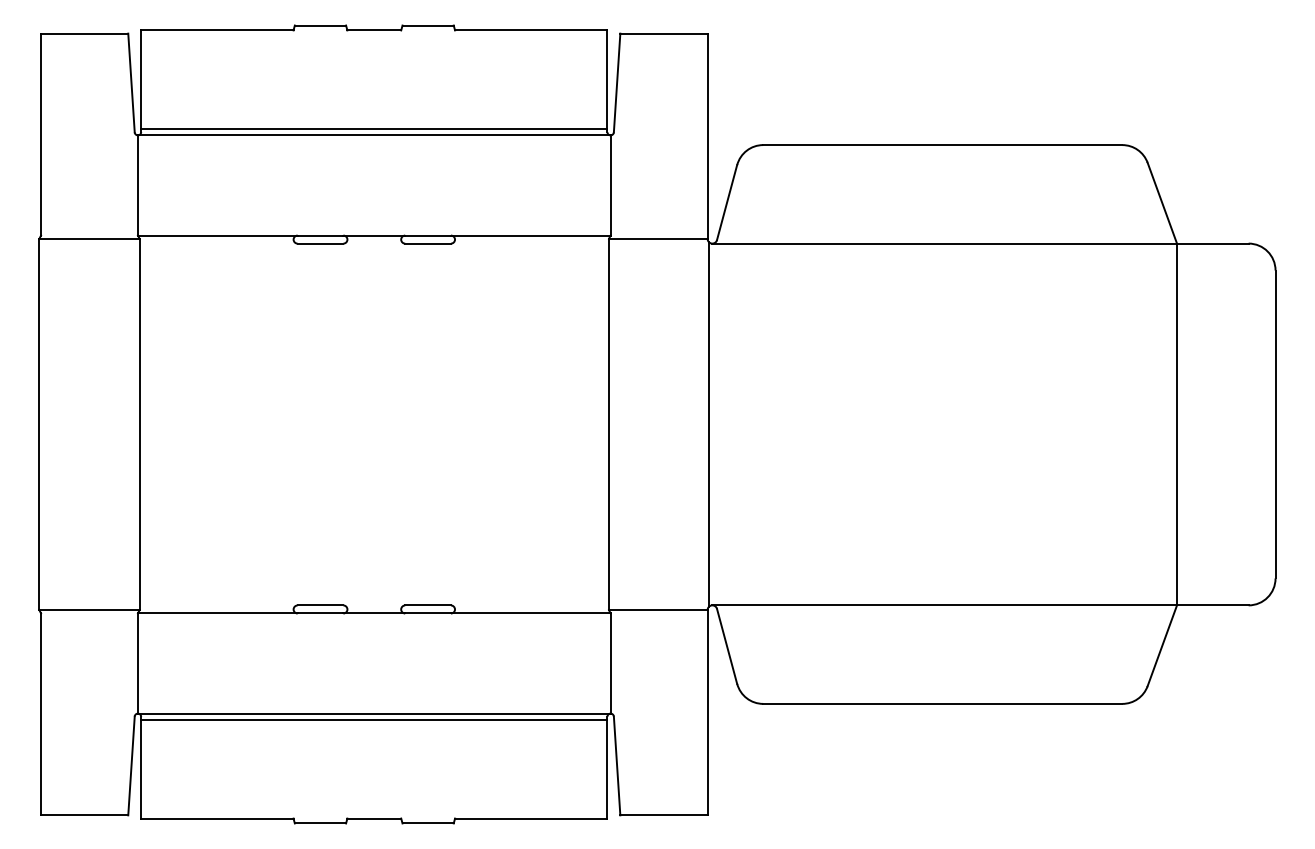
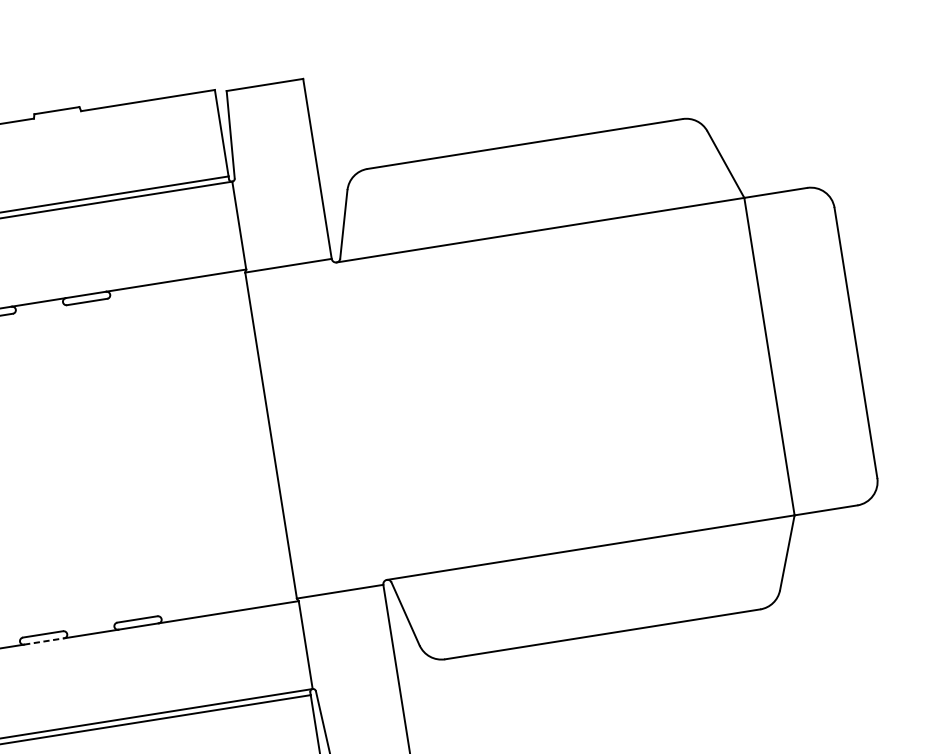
line: (709, 424) -> (359, 421), removed
line: (320, 613) -> (44, 641), solid -> dashed

